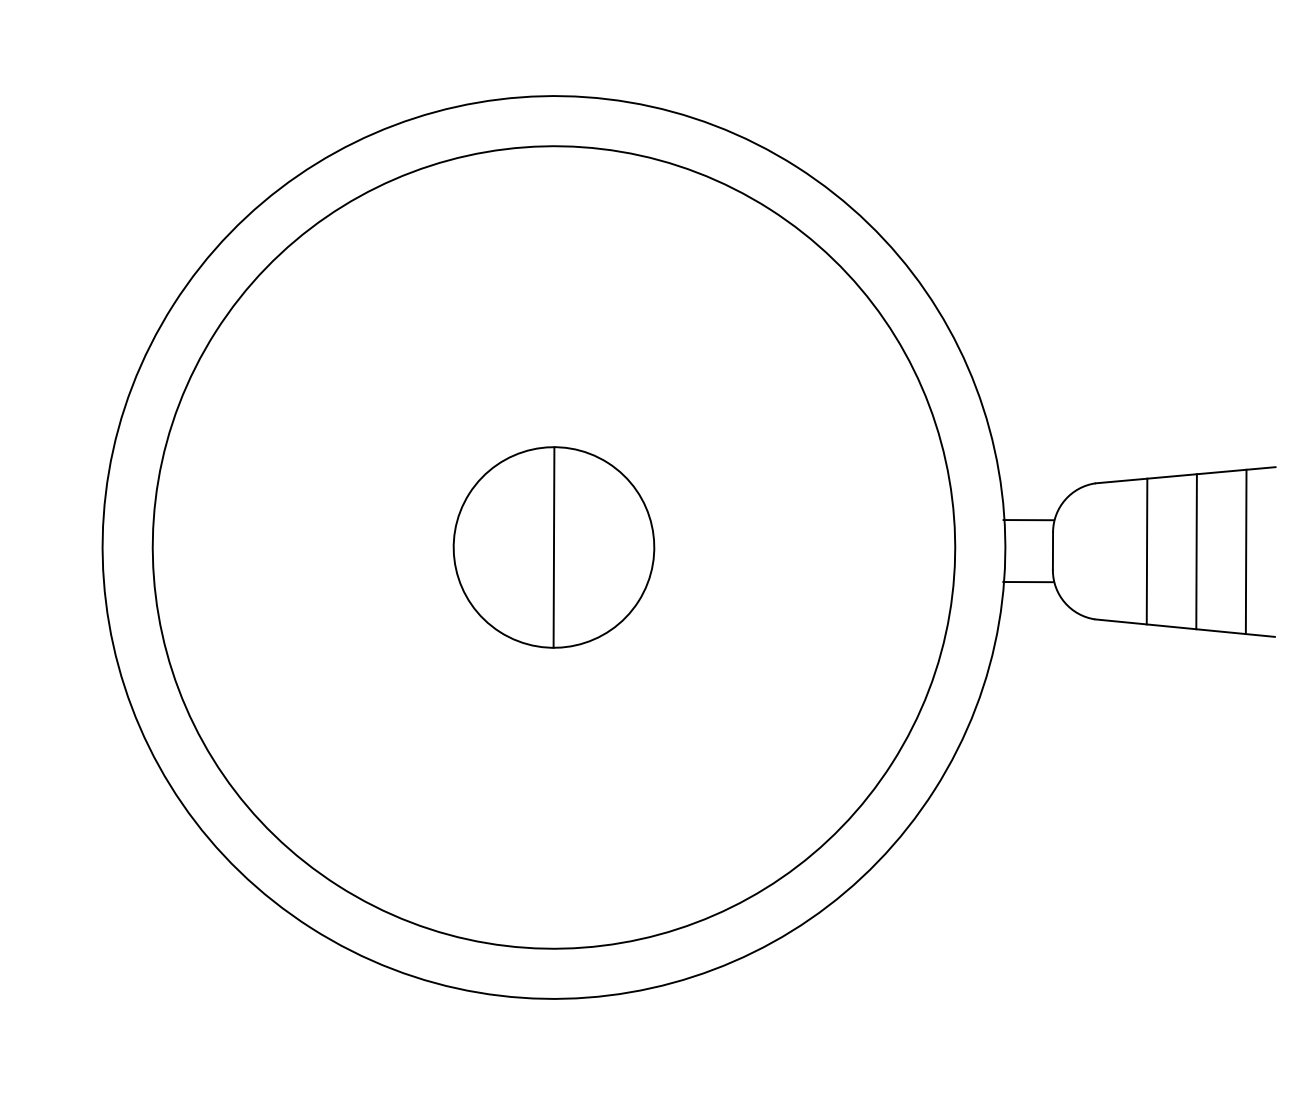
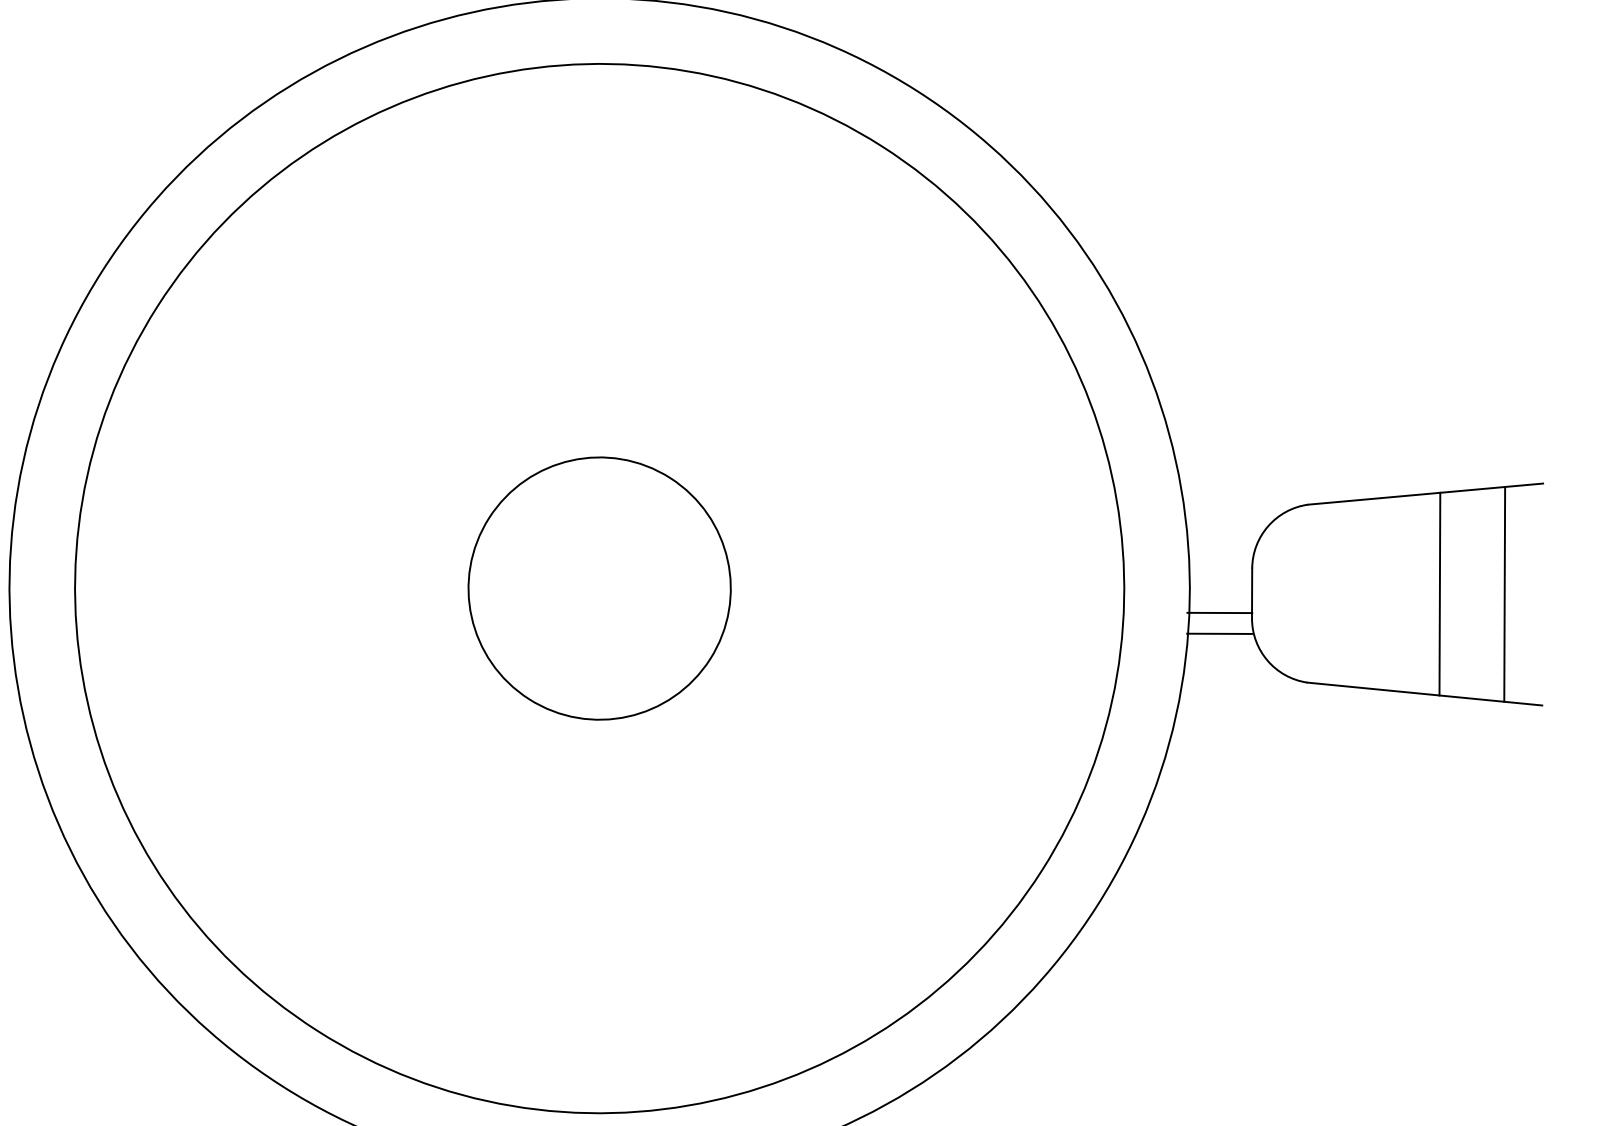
line: (1028, 520) -> (1220, 613), moved
line: (553, 547) -> (599, 588), removed
line: (1146, 551) -> (1374, 593), removed

